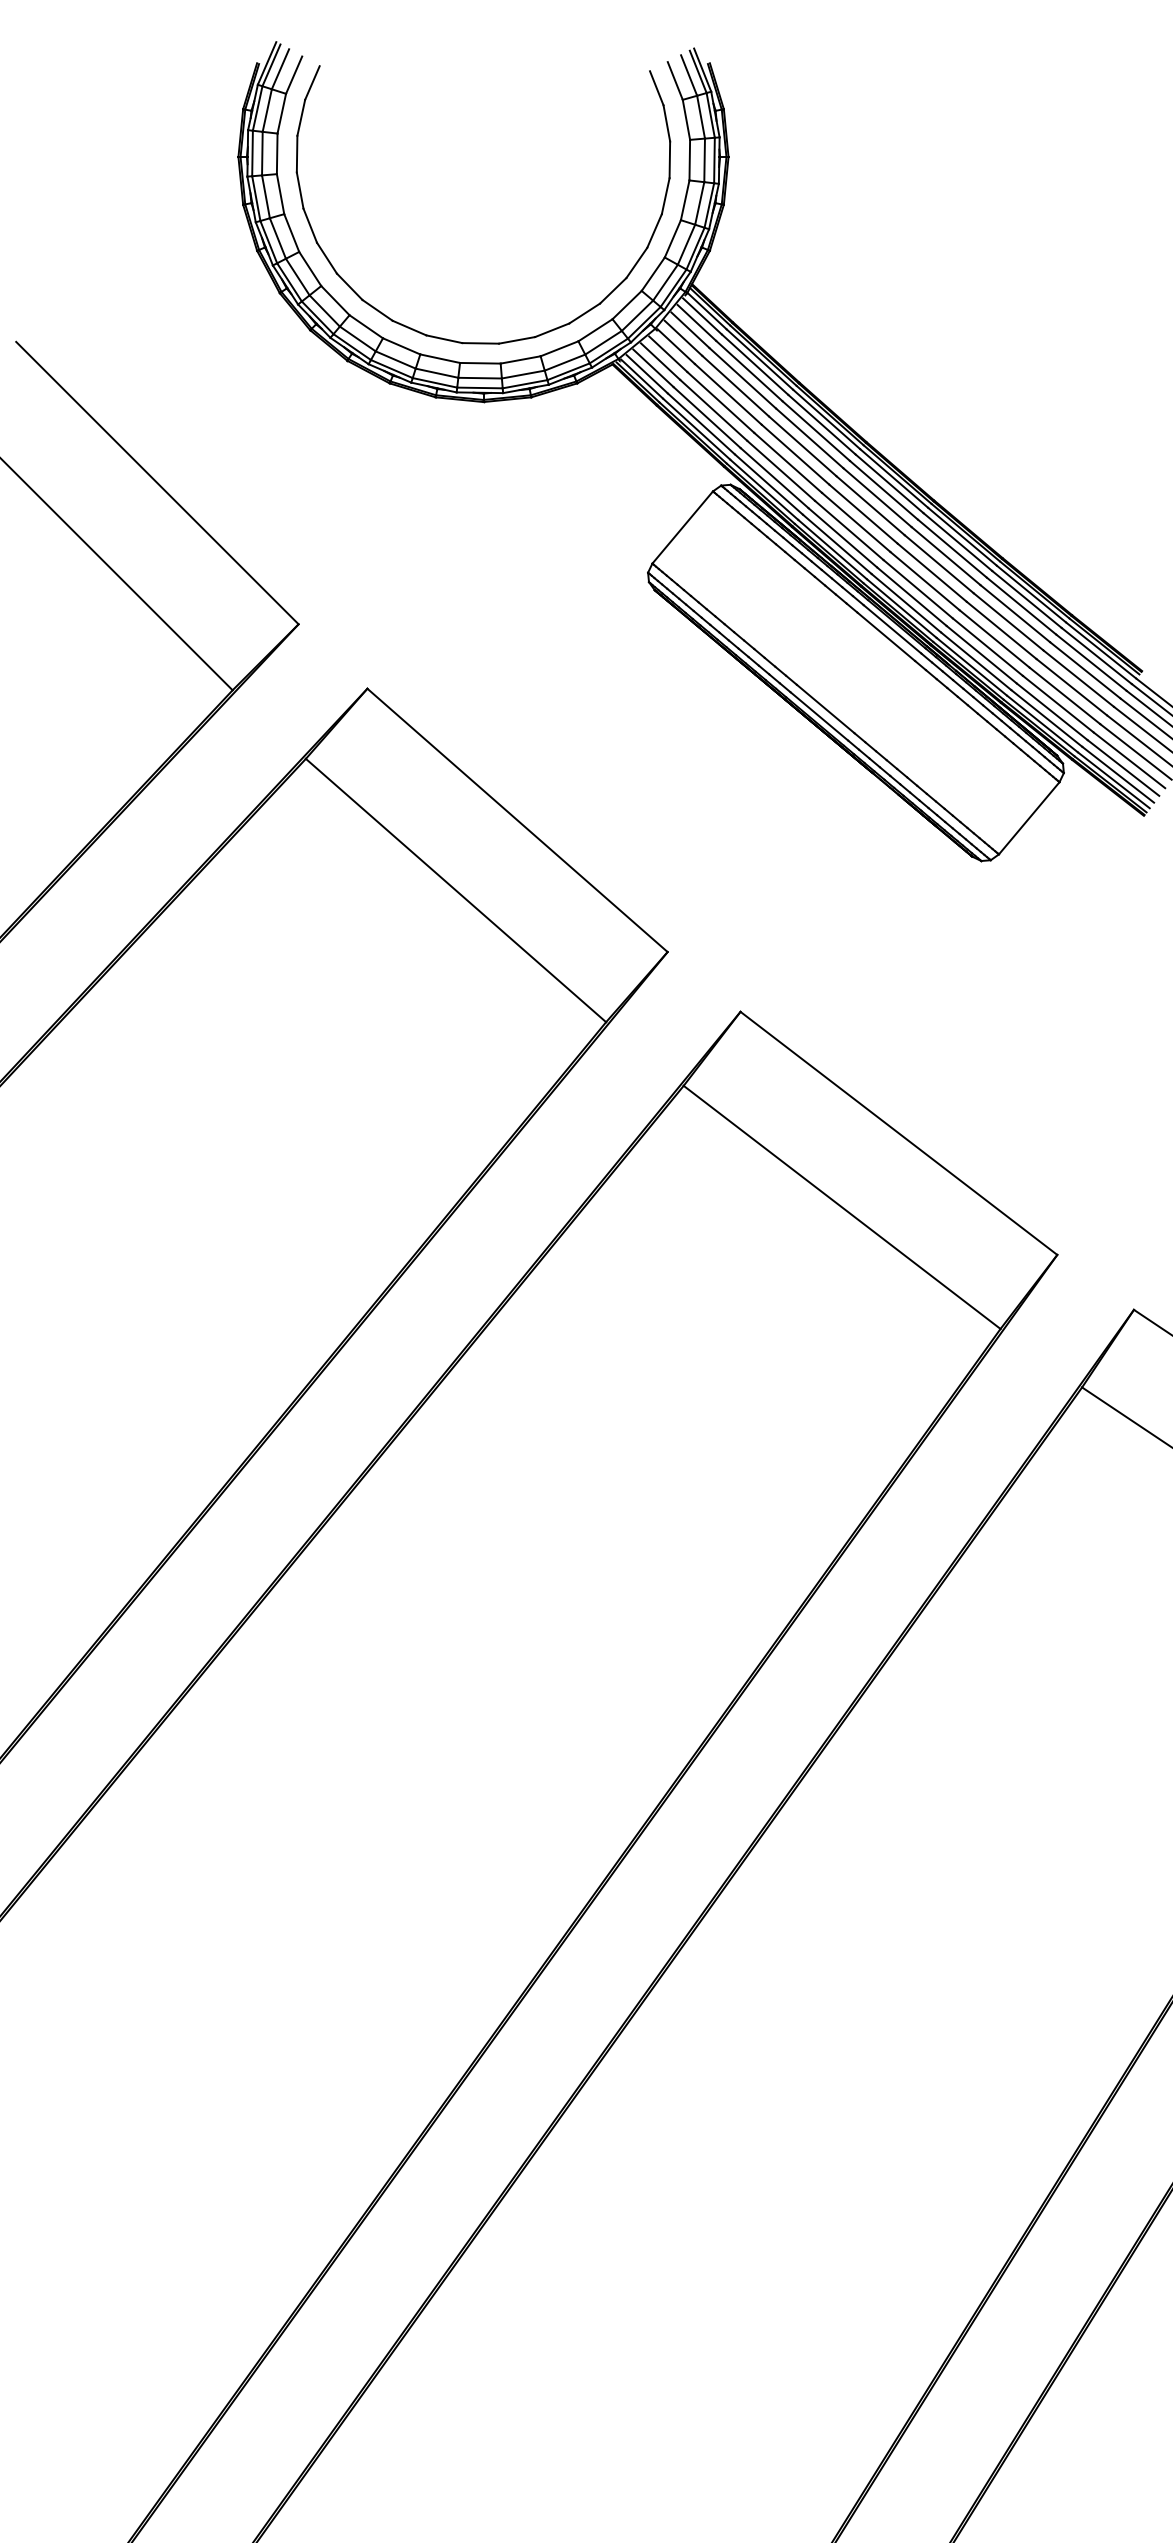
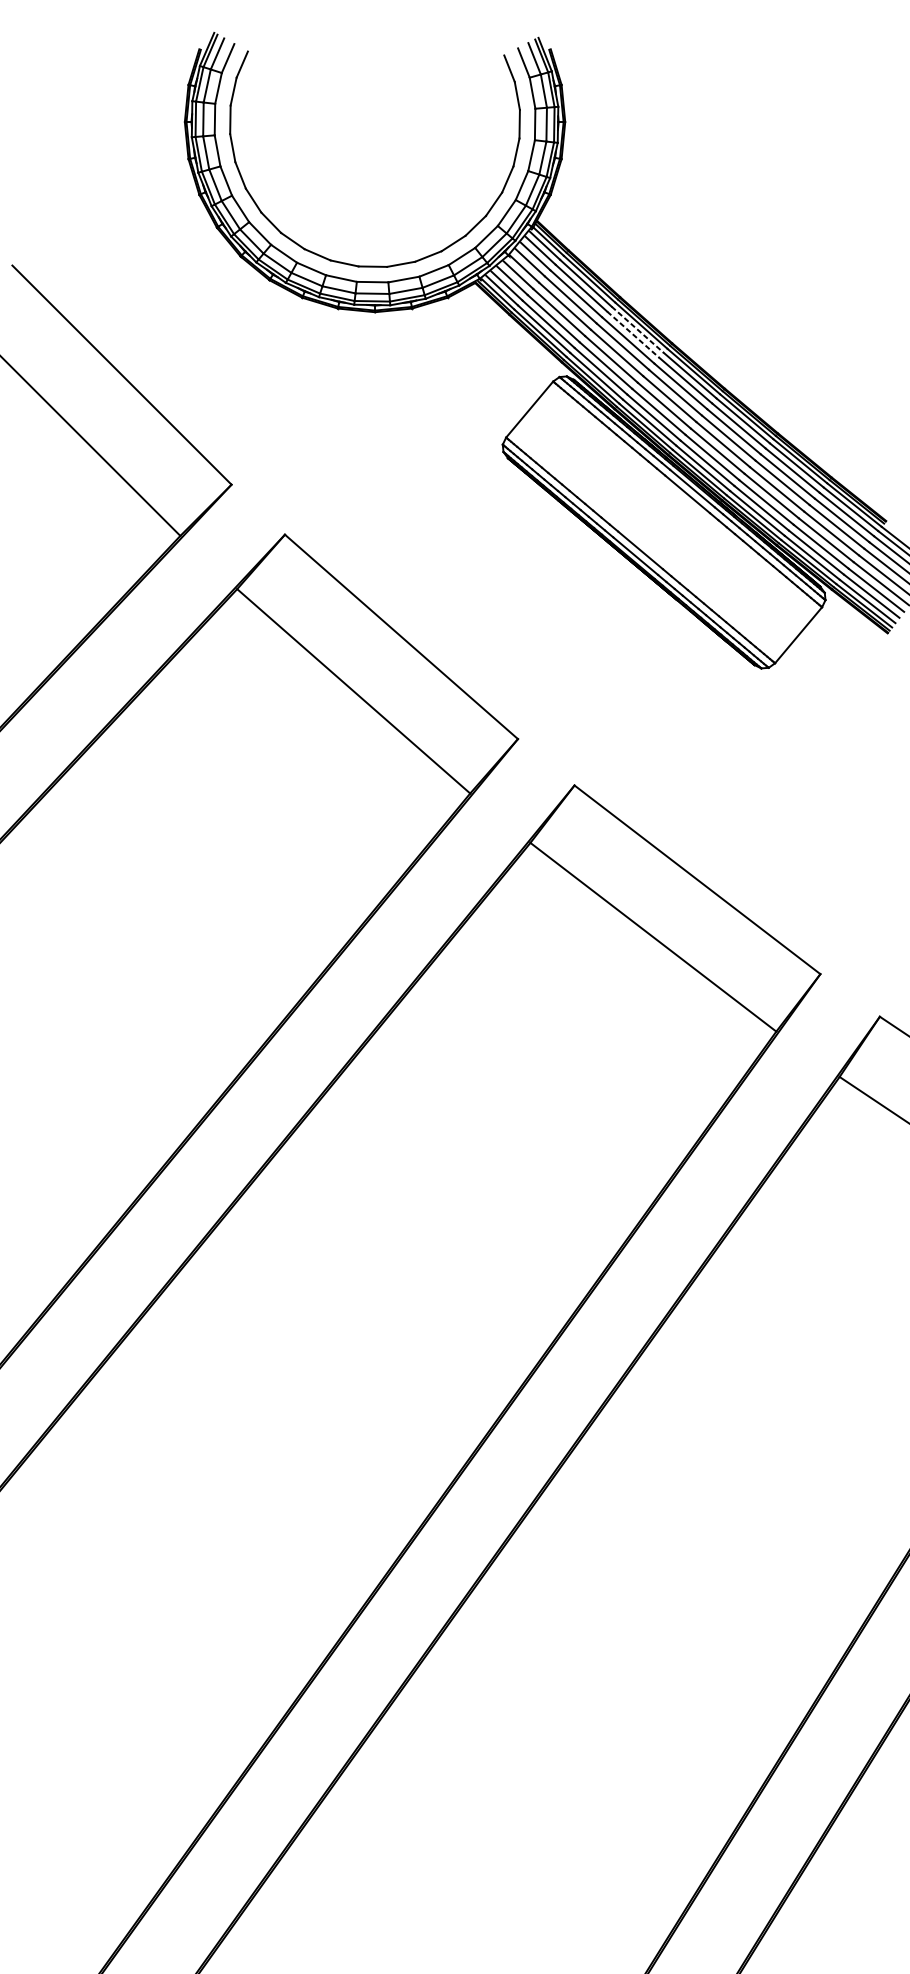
line: (821, 424) -> (637, 329), solid -> dashed
line: (816, 431) -> (633, 335), solid -> dashed

